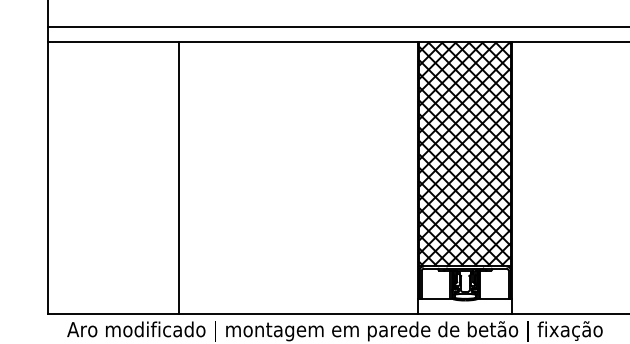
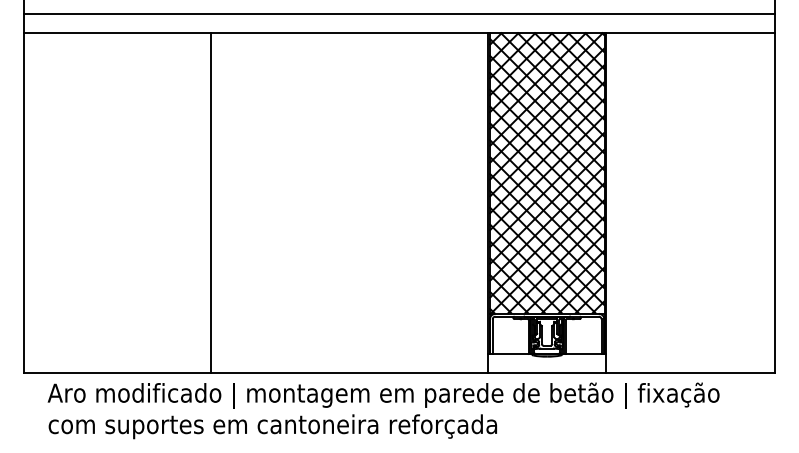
line: (178, 177) -> (210, 202), moved

